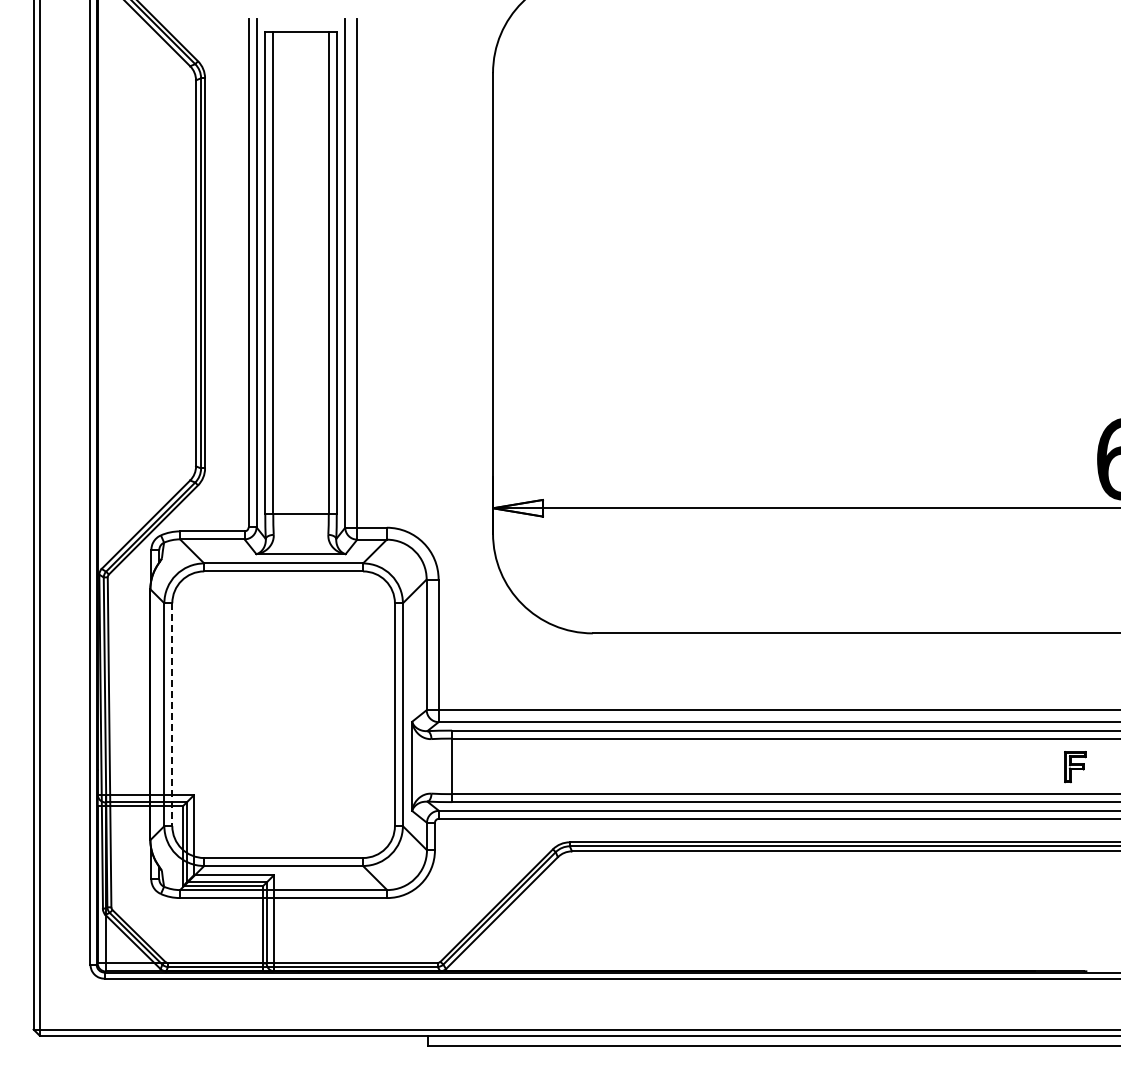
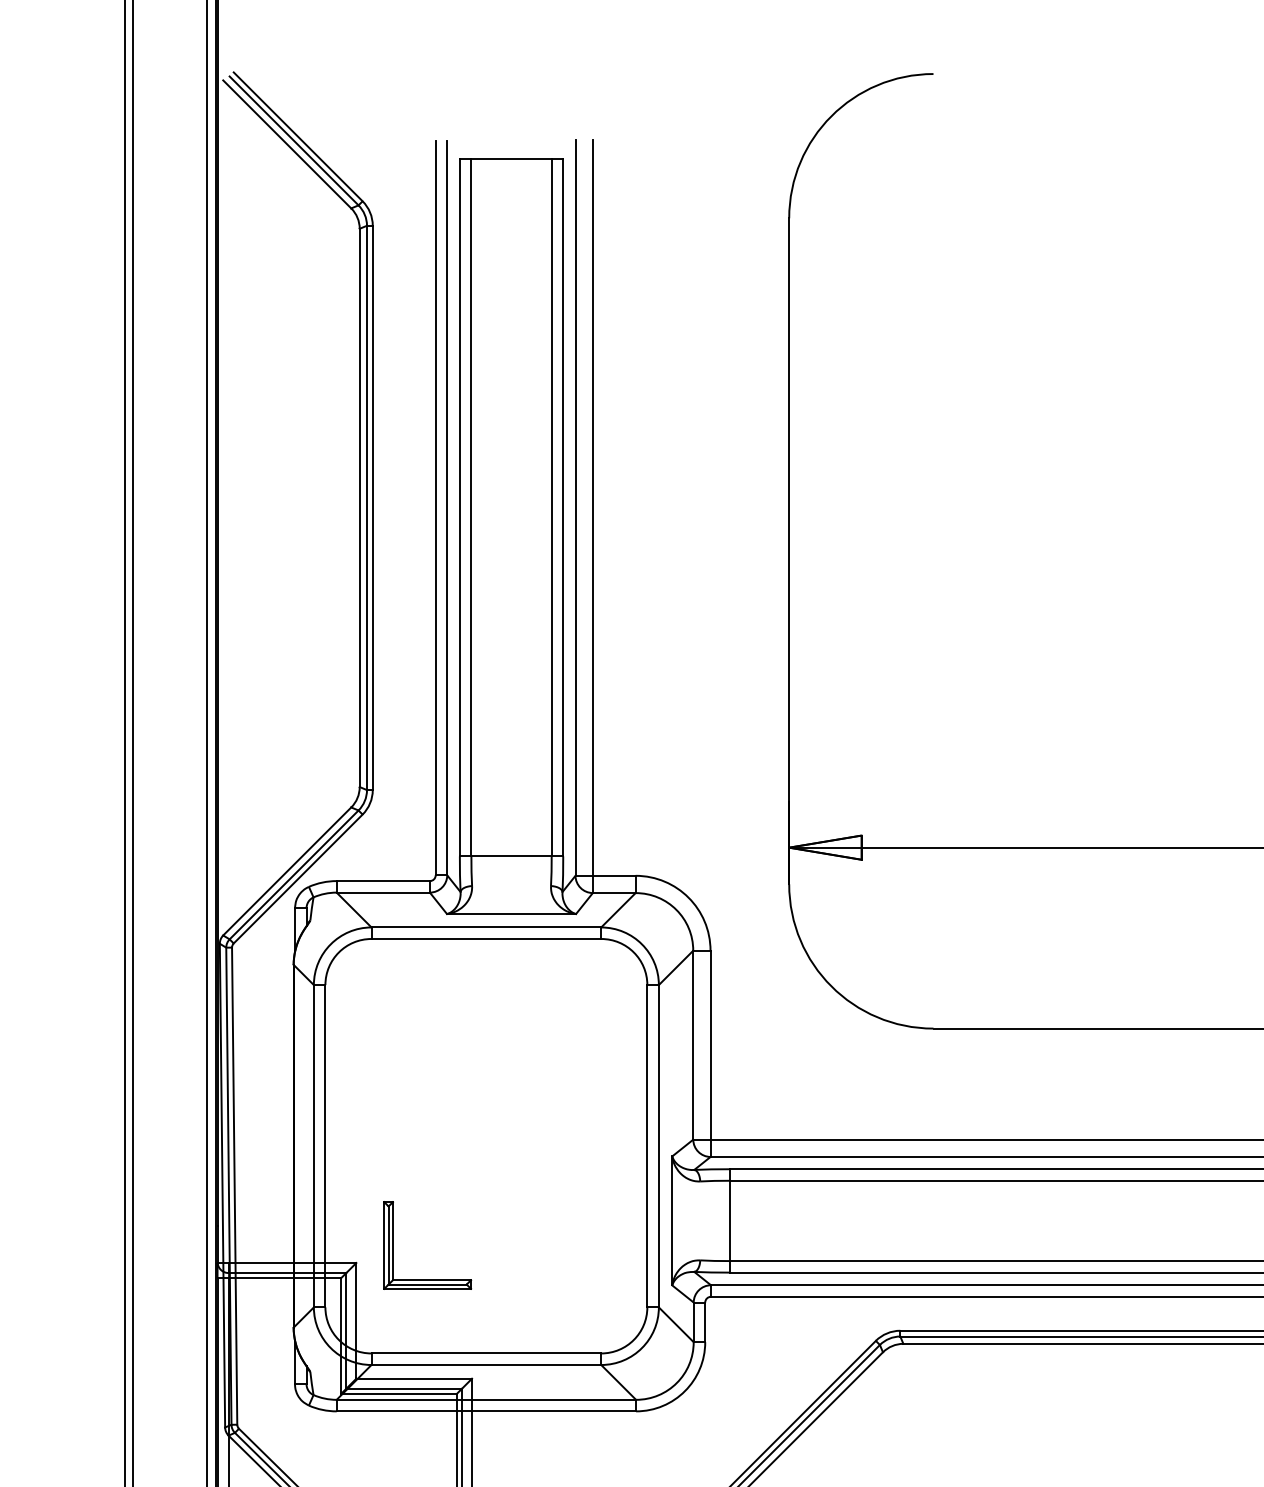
line: (172, 715) -> (325, 1147), dashed -> solid
part: (243, 806) -> (428, 1278), added

